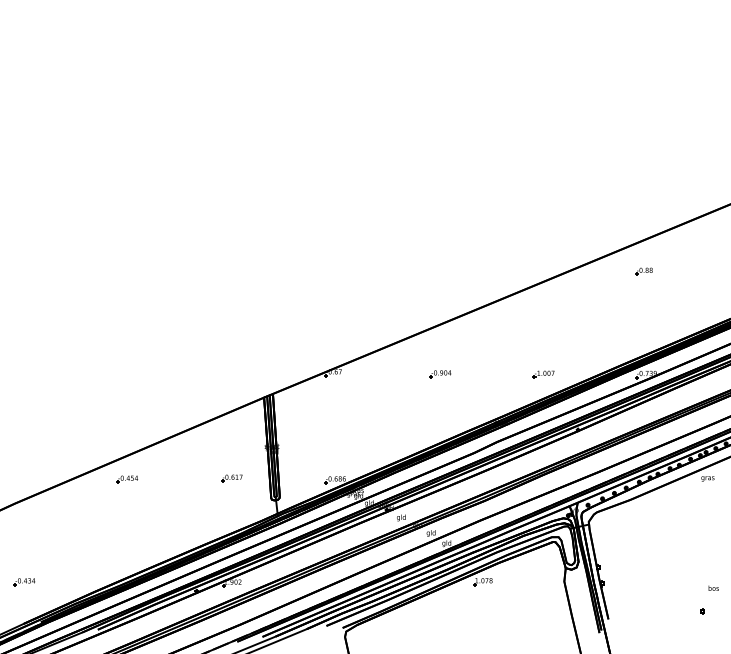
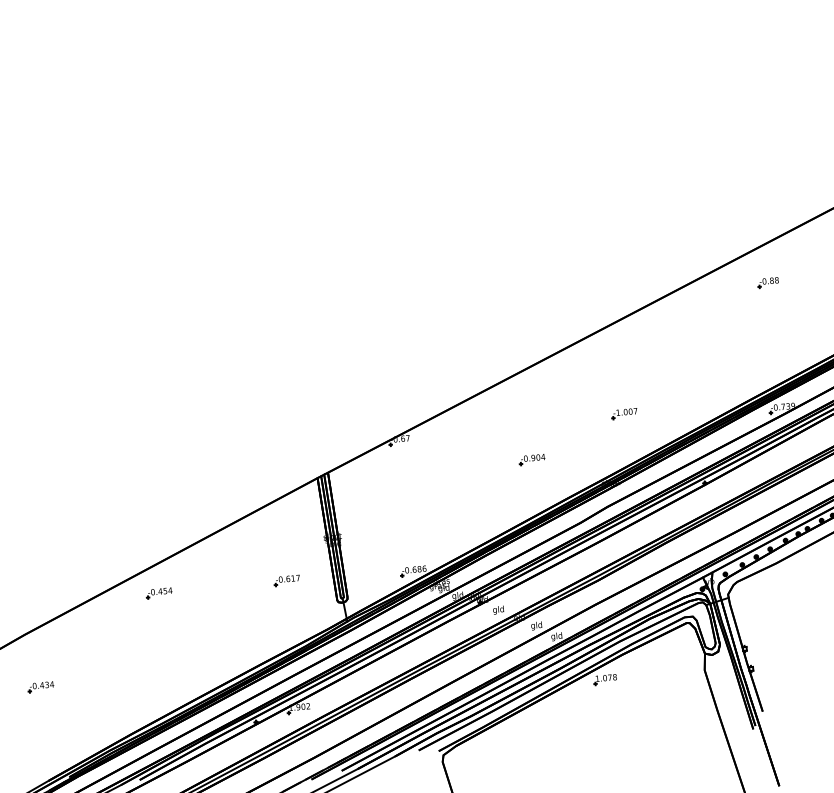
part: (440, 374) -> (532, 460), moved
part: (543, 374) -> (624, 413), moved
part: (24, 582) -> (41, 687), moved

